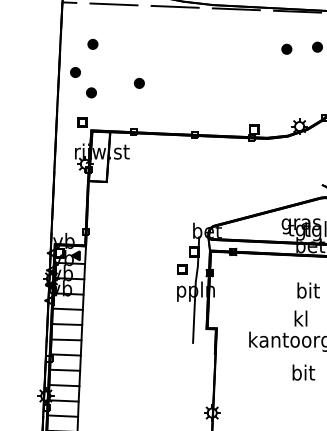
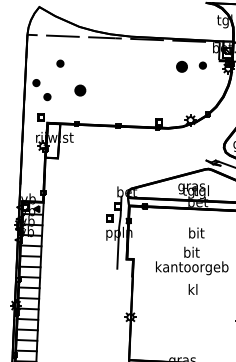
part: (93, 44) -> (60, 63), moved
part: (286, 49) -> (181, 67), size x1.6
part: (139, 83) -> (80, 90), size x1.6
text: (300, 317) -> (191, 251), kl -> bit
text: (303, 372) -> (193, 289), bit -> kl

